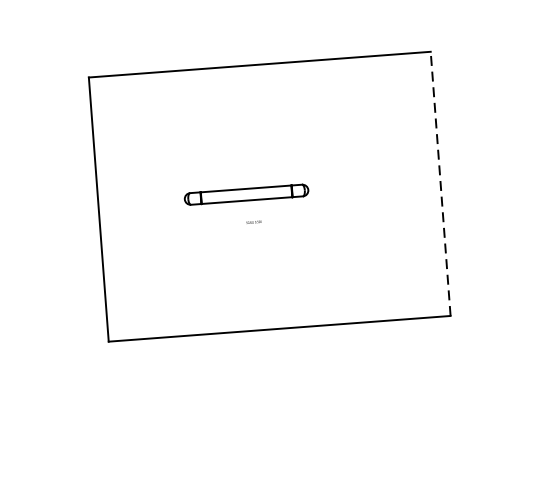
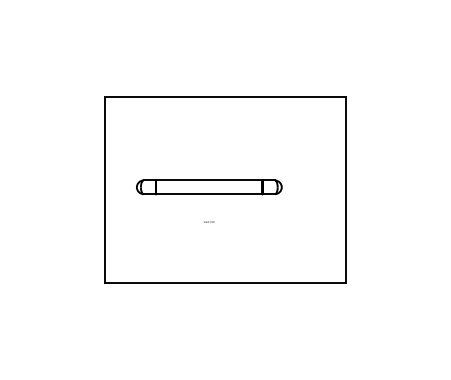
line: (440, 184) -> (345, 190), dashed -> solid
part: (246, 194) -> (209, 187), size x1.67
text: (253, 221) -> (208, 221), moved

